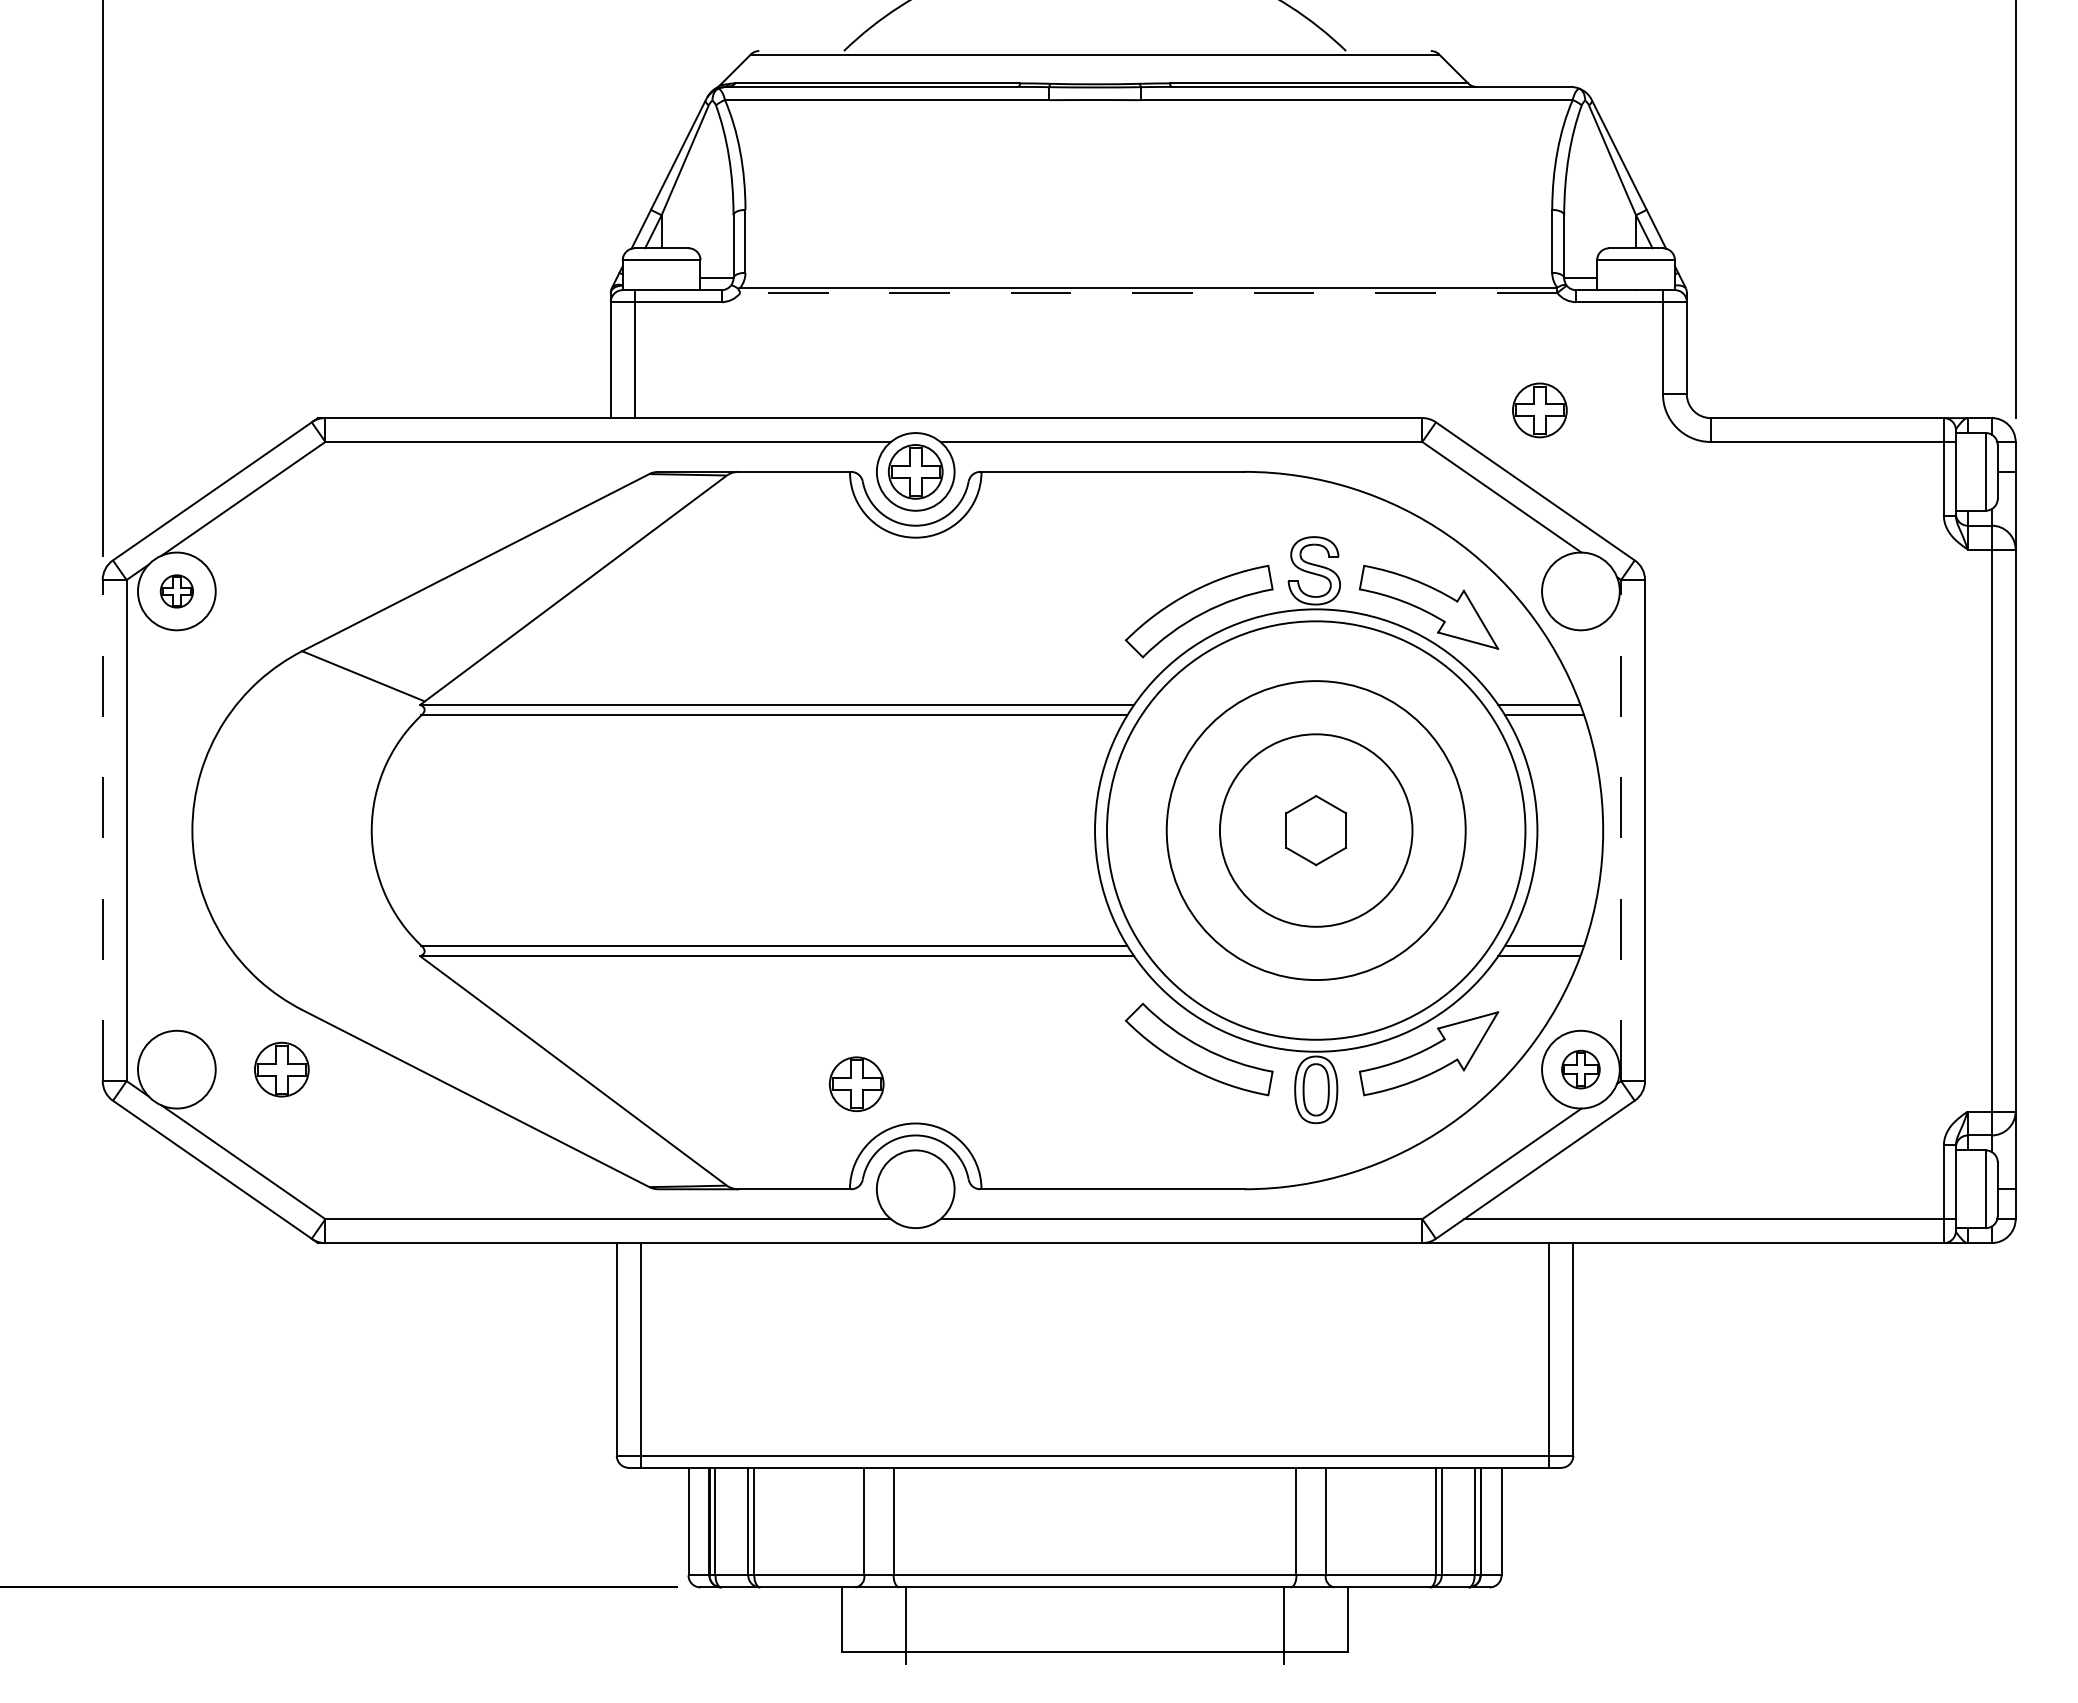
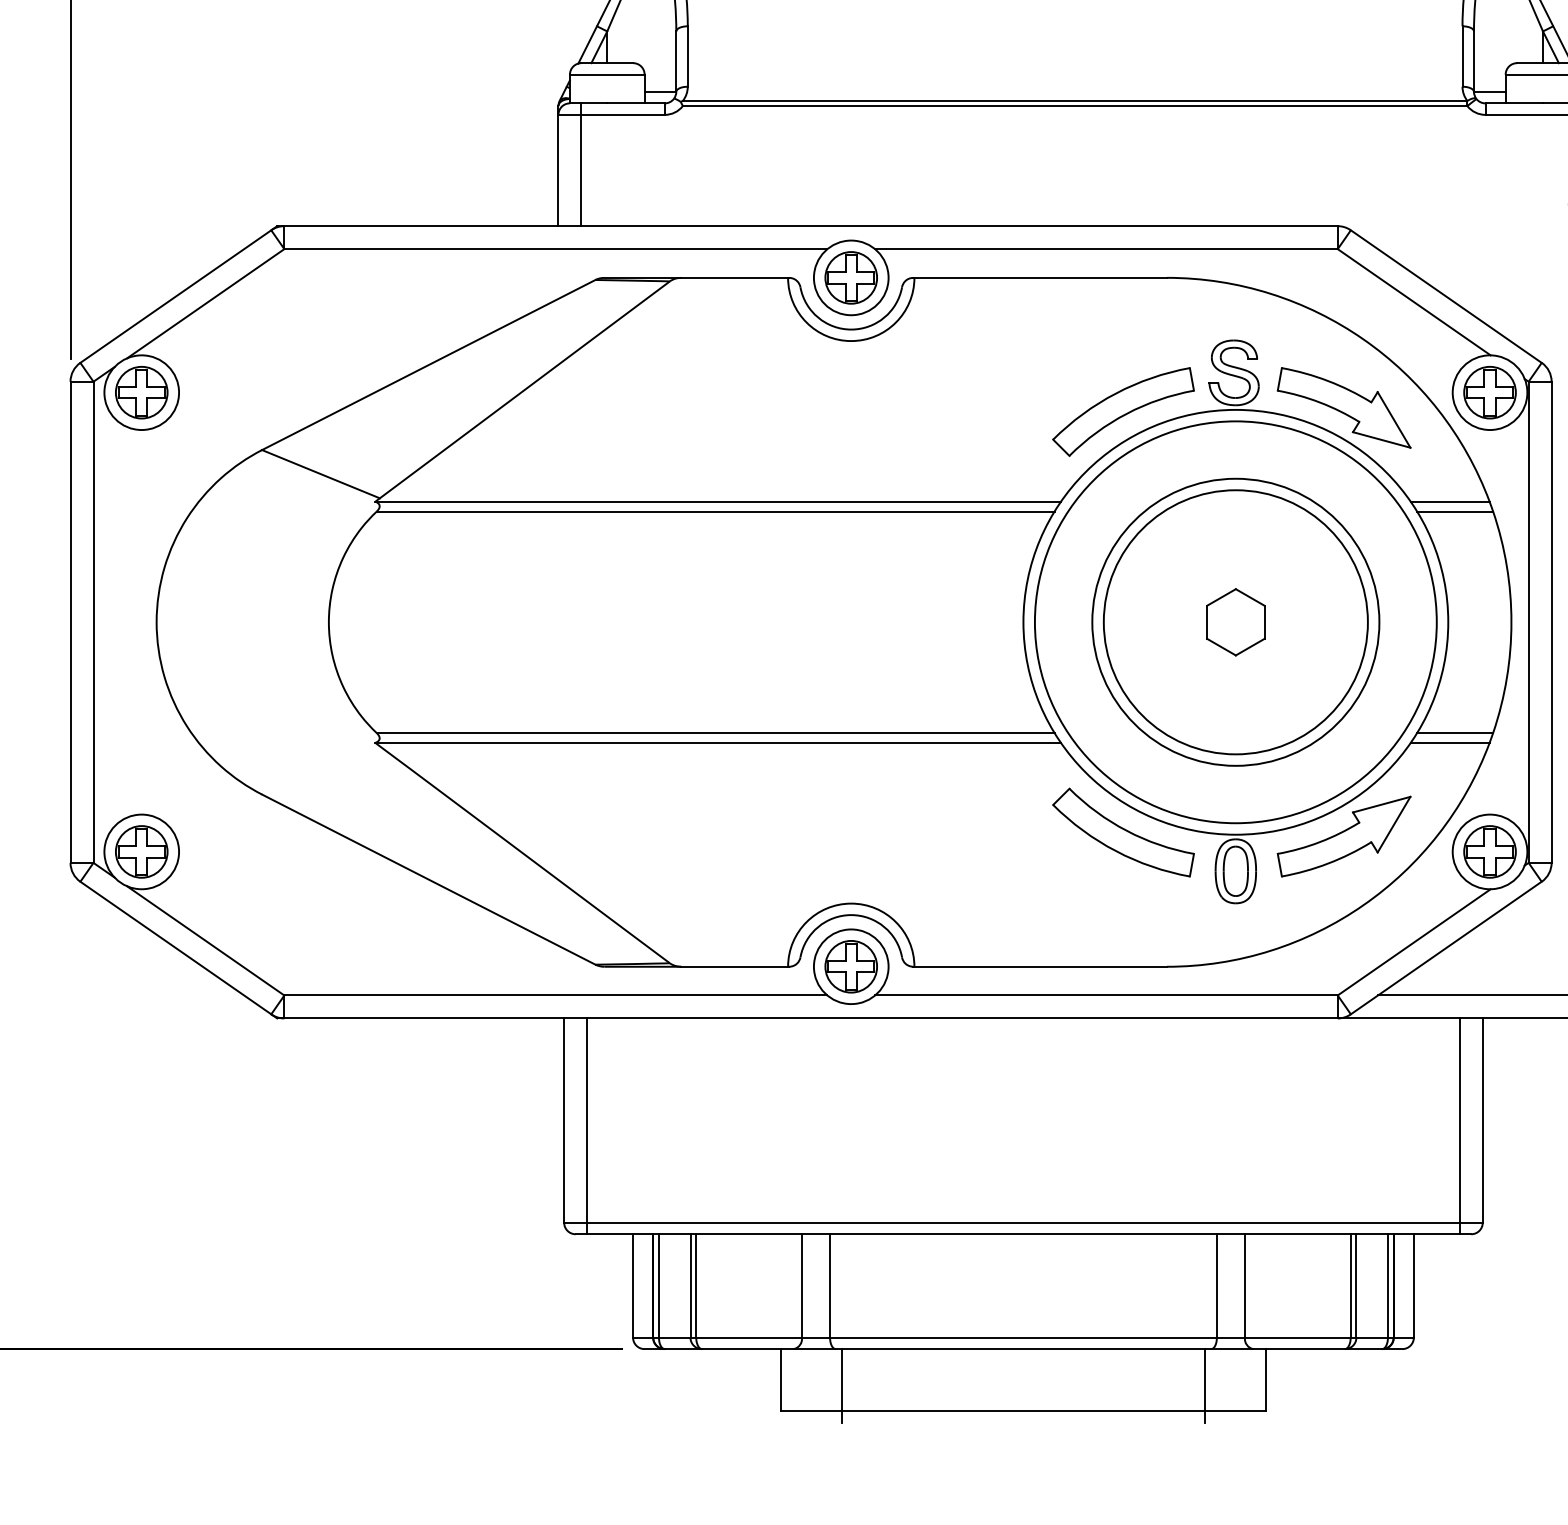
line: (1148, 292) -> (1074, 105), dashed -> solid
part: (1539, 410) -> (1489, 392), moved
part: (176, 591) -> (141, 392), size x1.67
line: (102, 830) -> (70, 622), dashed -> solid
circle: (1315, 830) -> (1235, 622), size x1.43
line: (1621, 830) -> (1529, 622), dashed -> solid
part: (281, 1069) -> (141, 851), moved
part: (1580, 1069) -> (1489, 851), size x1.43
part: (856, 1084) -> (851, 966), moved

